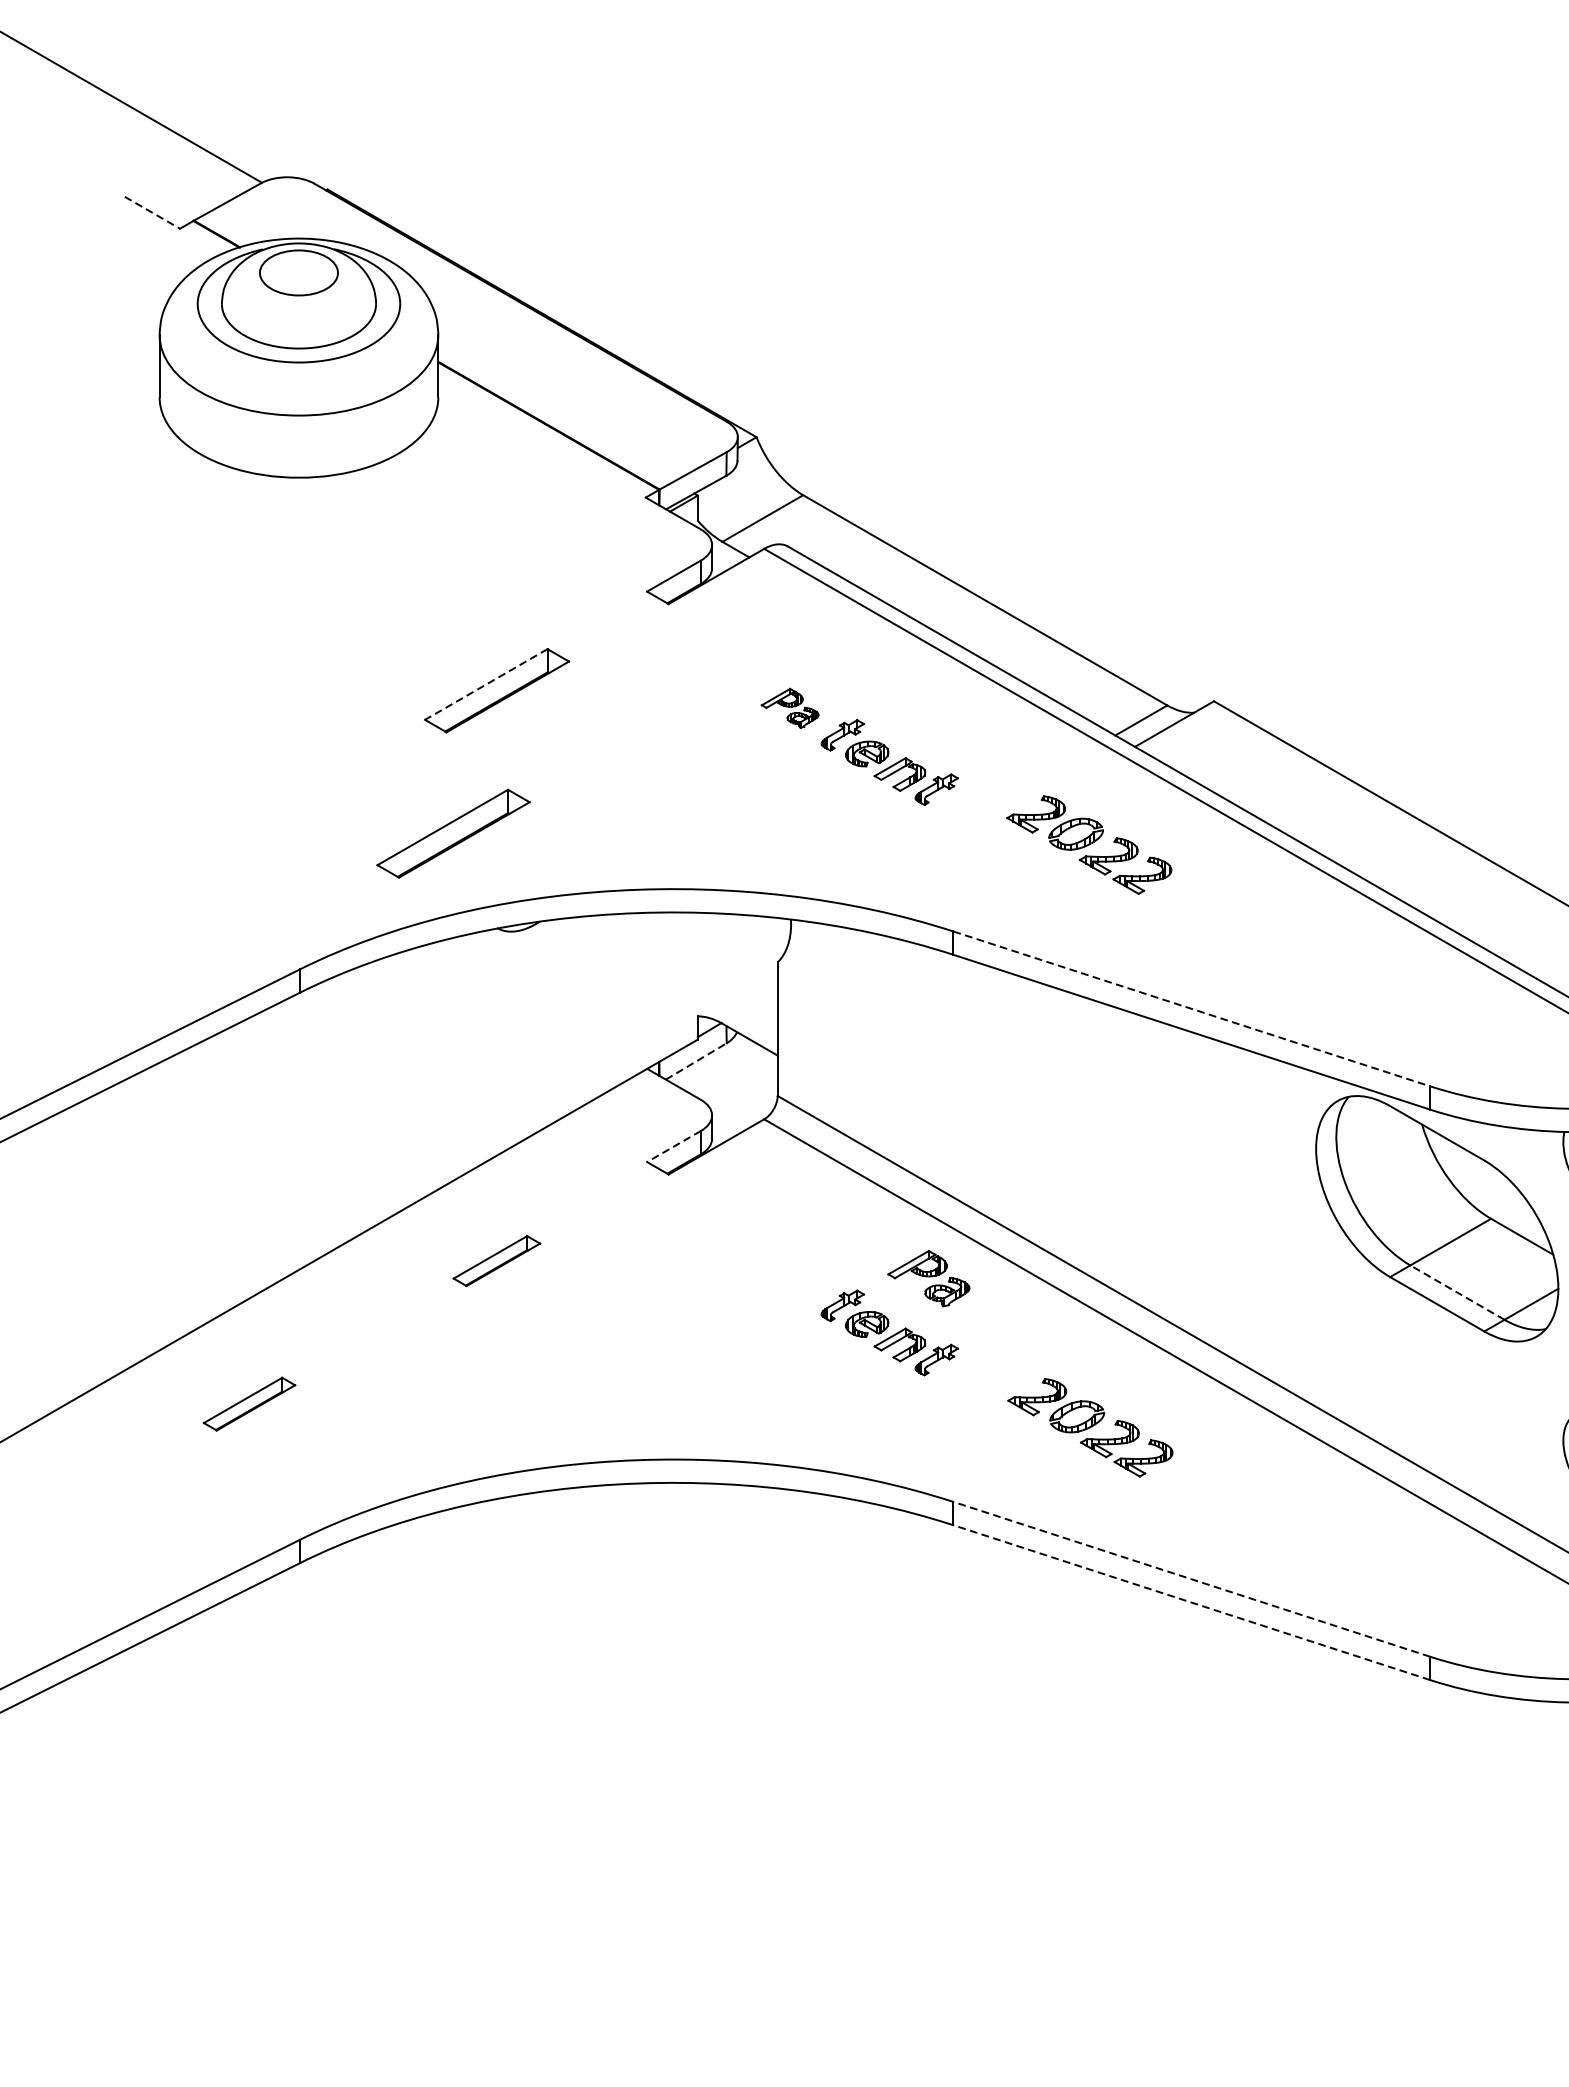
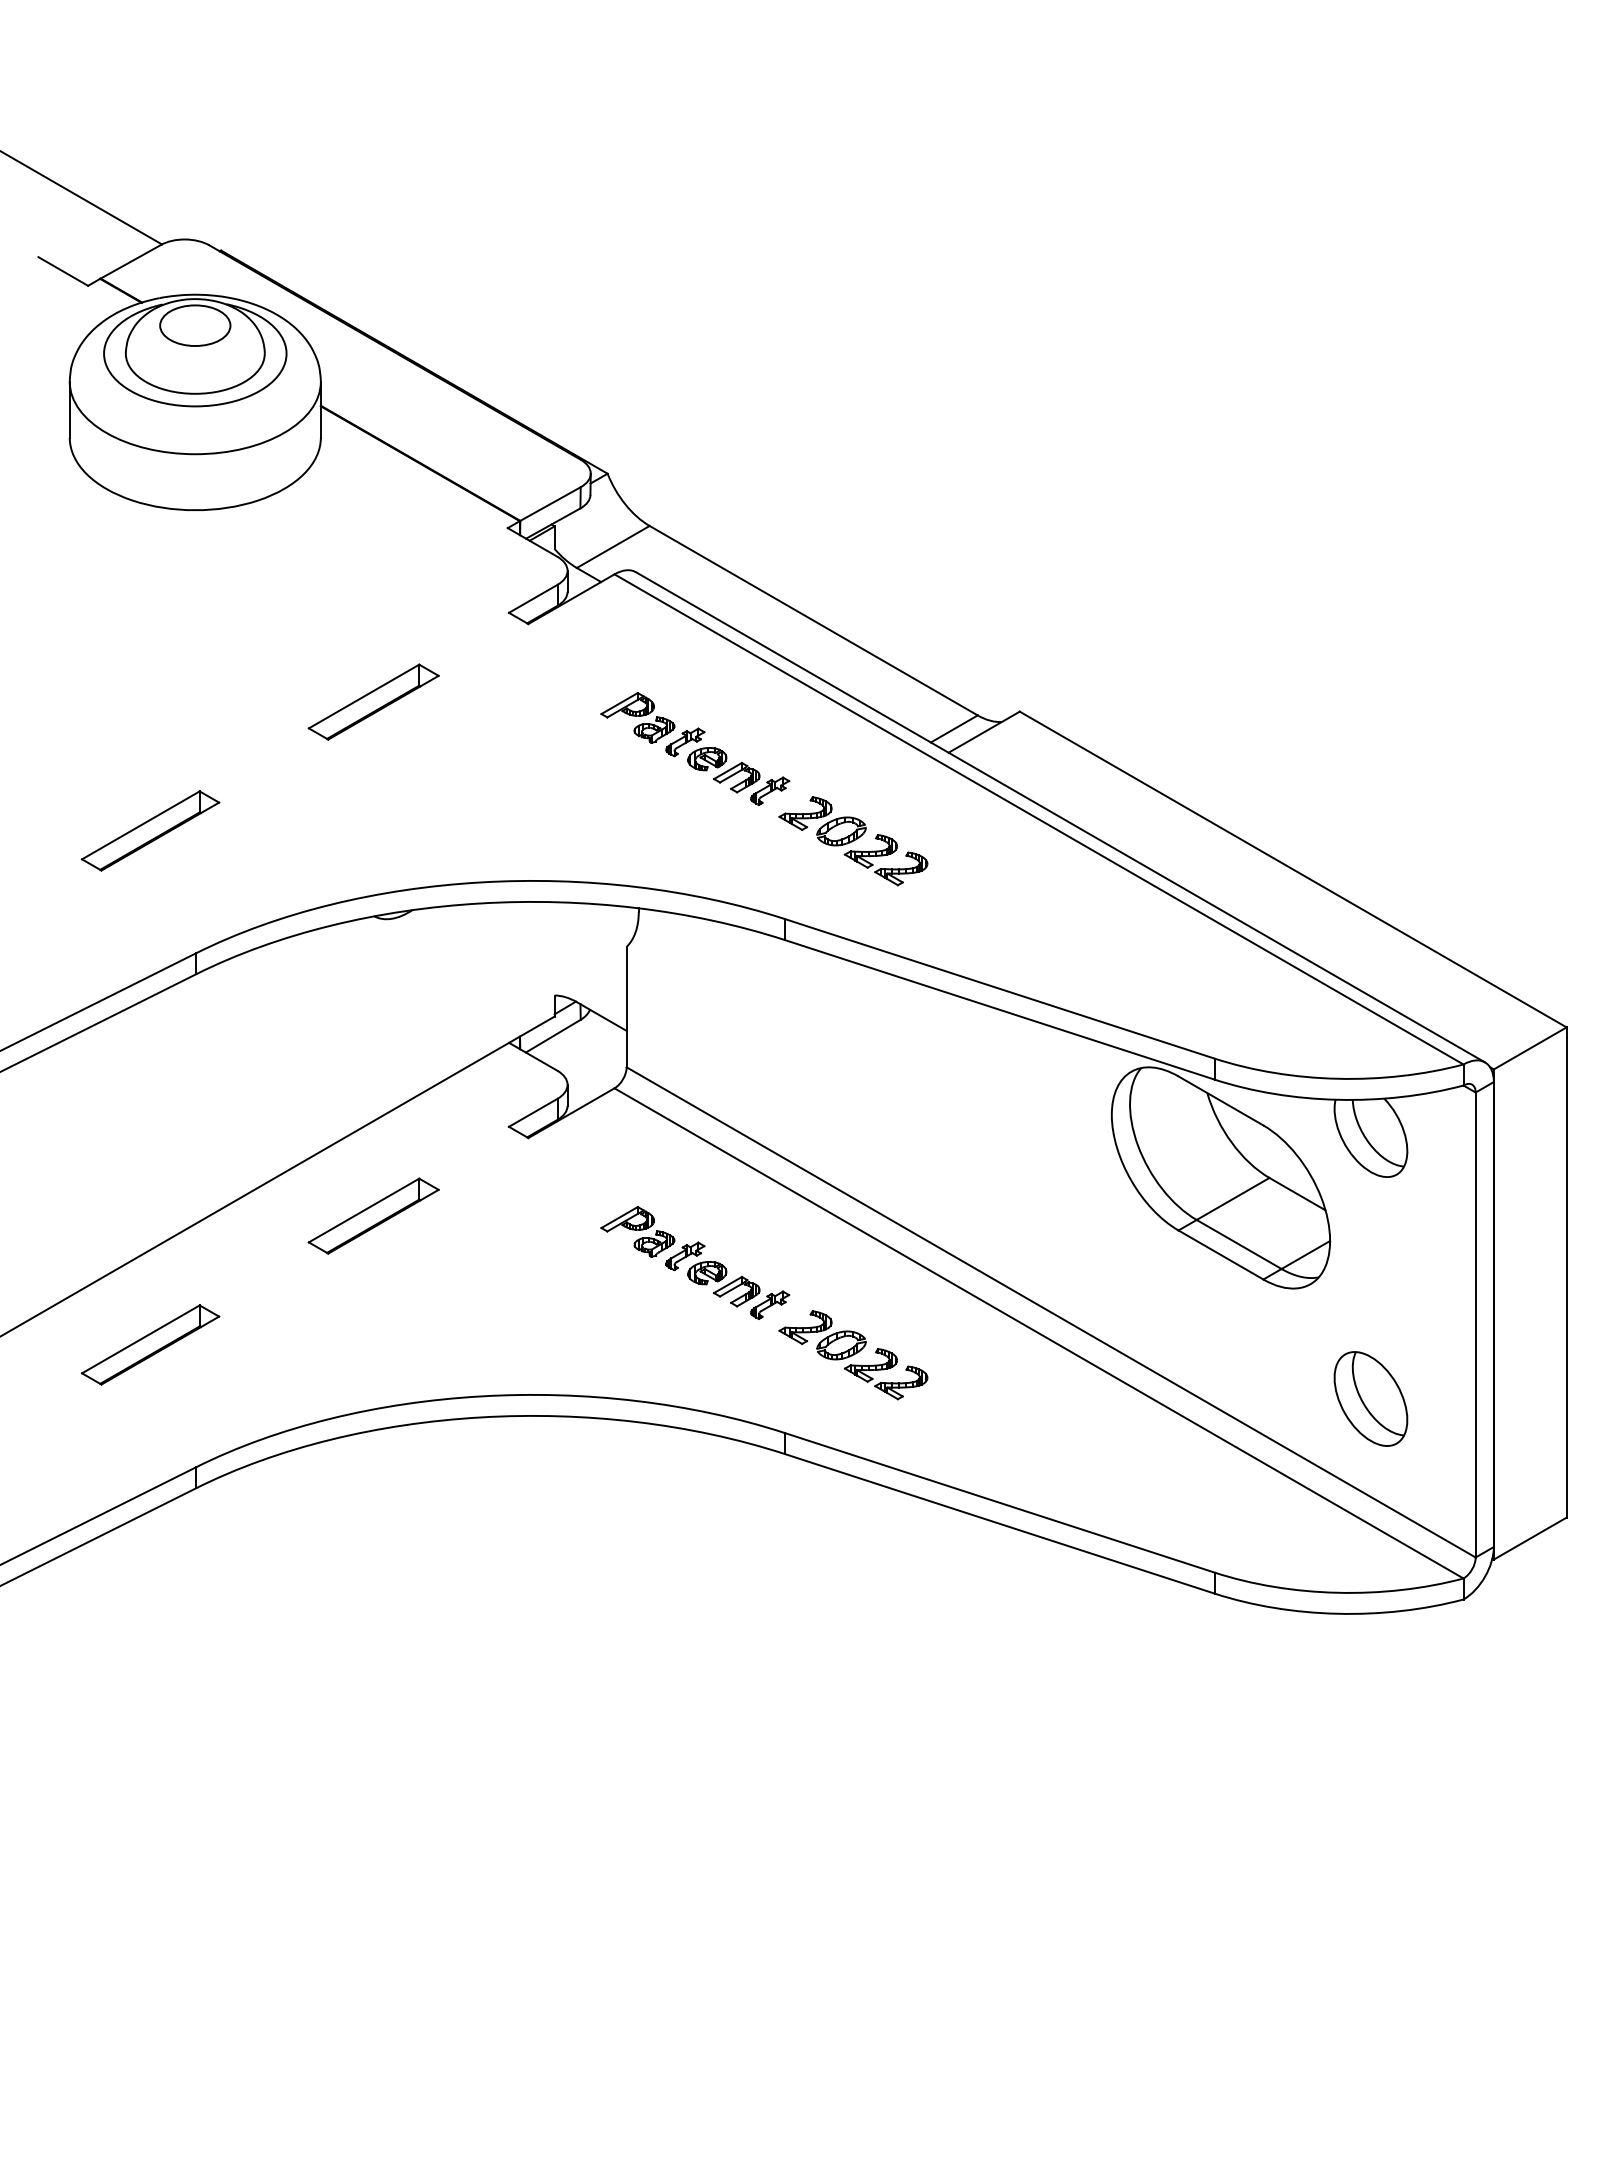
line: (152, 212) -> (63, 271), dashed -> solid
line: (486, 684) -> (364, 696), dashed -> solid
part: (789, 707) -> (637, 717), size x1.43
part: (453, 833) -> (150, 830), moved
part: (1089, 845) -> (853, 841), moved
line: (1191, 1008) -> (999, 988), dashed -> solid
line: (696, 1061) -> (553, 1036), dashed -> solid
line: (673, 1147) -> (532, 1113), dashed -> solid
part: (496, 1260) -> (373, 1215), size x1.67
part: (928, 1278) -> (637, 1231), moved
line: (1456, 1292) -> (1238, 1244), dashed -> solid
part: (249, 1403) -> (150, 1344), size x1.67
part: (1090, 1428) -> (853, 1355), moved
line: (1191, 1578) -> (999, 1502), dashed -> solid
line: (1191, 1602) -> (999, 1523), dashed -> solid

